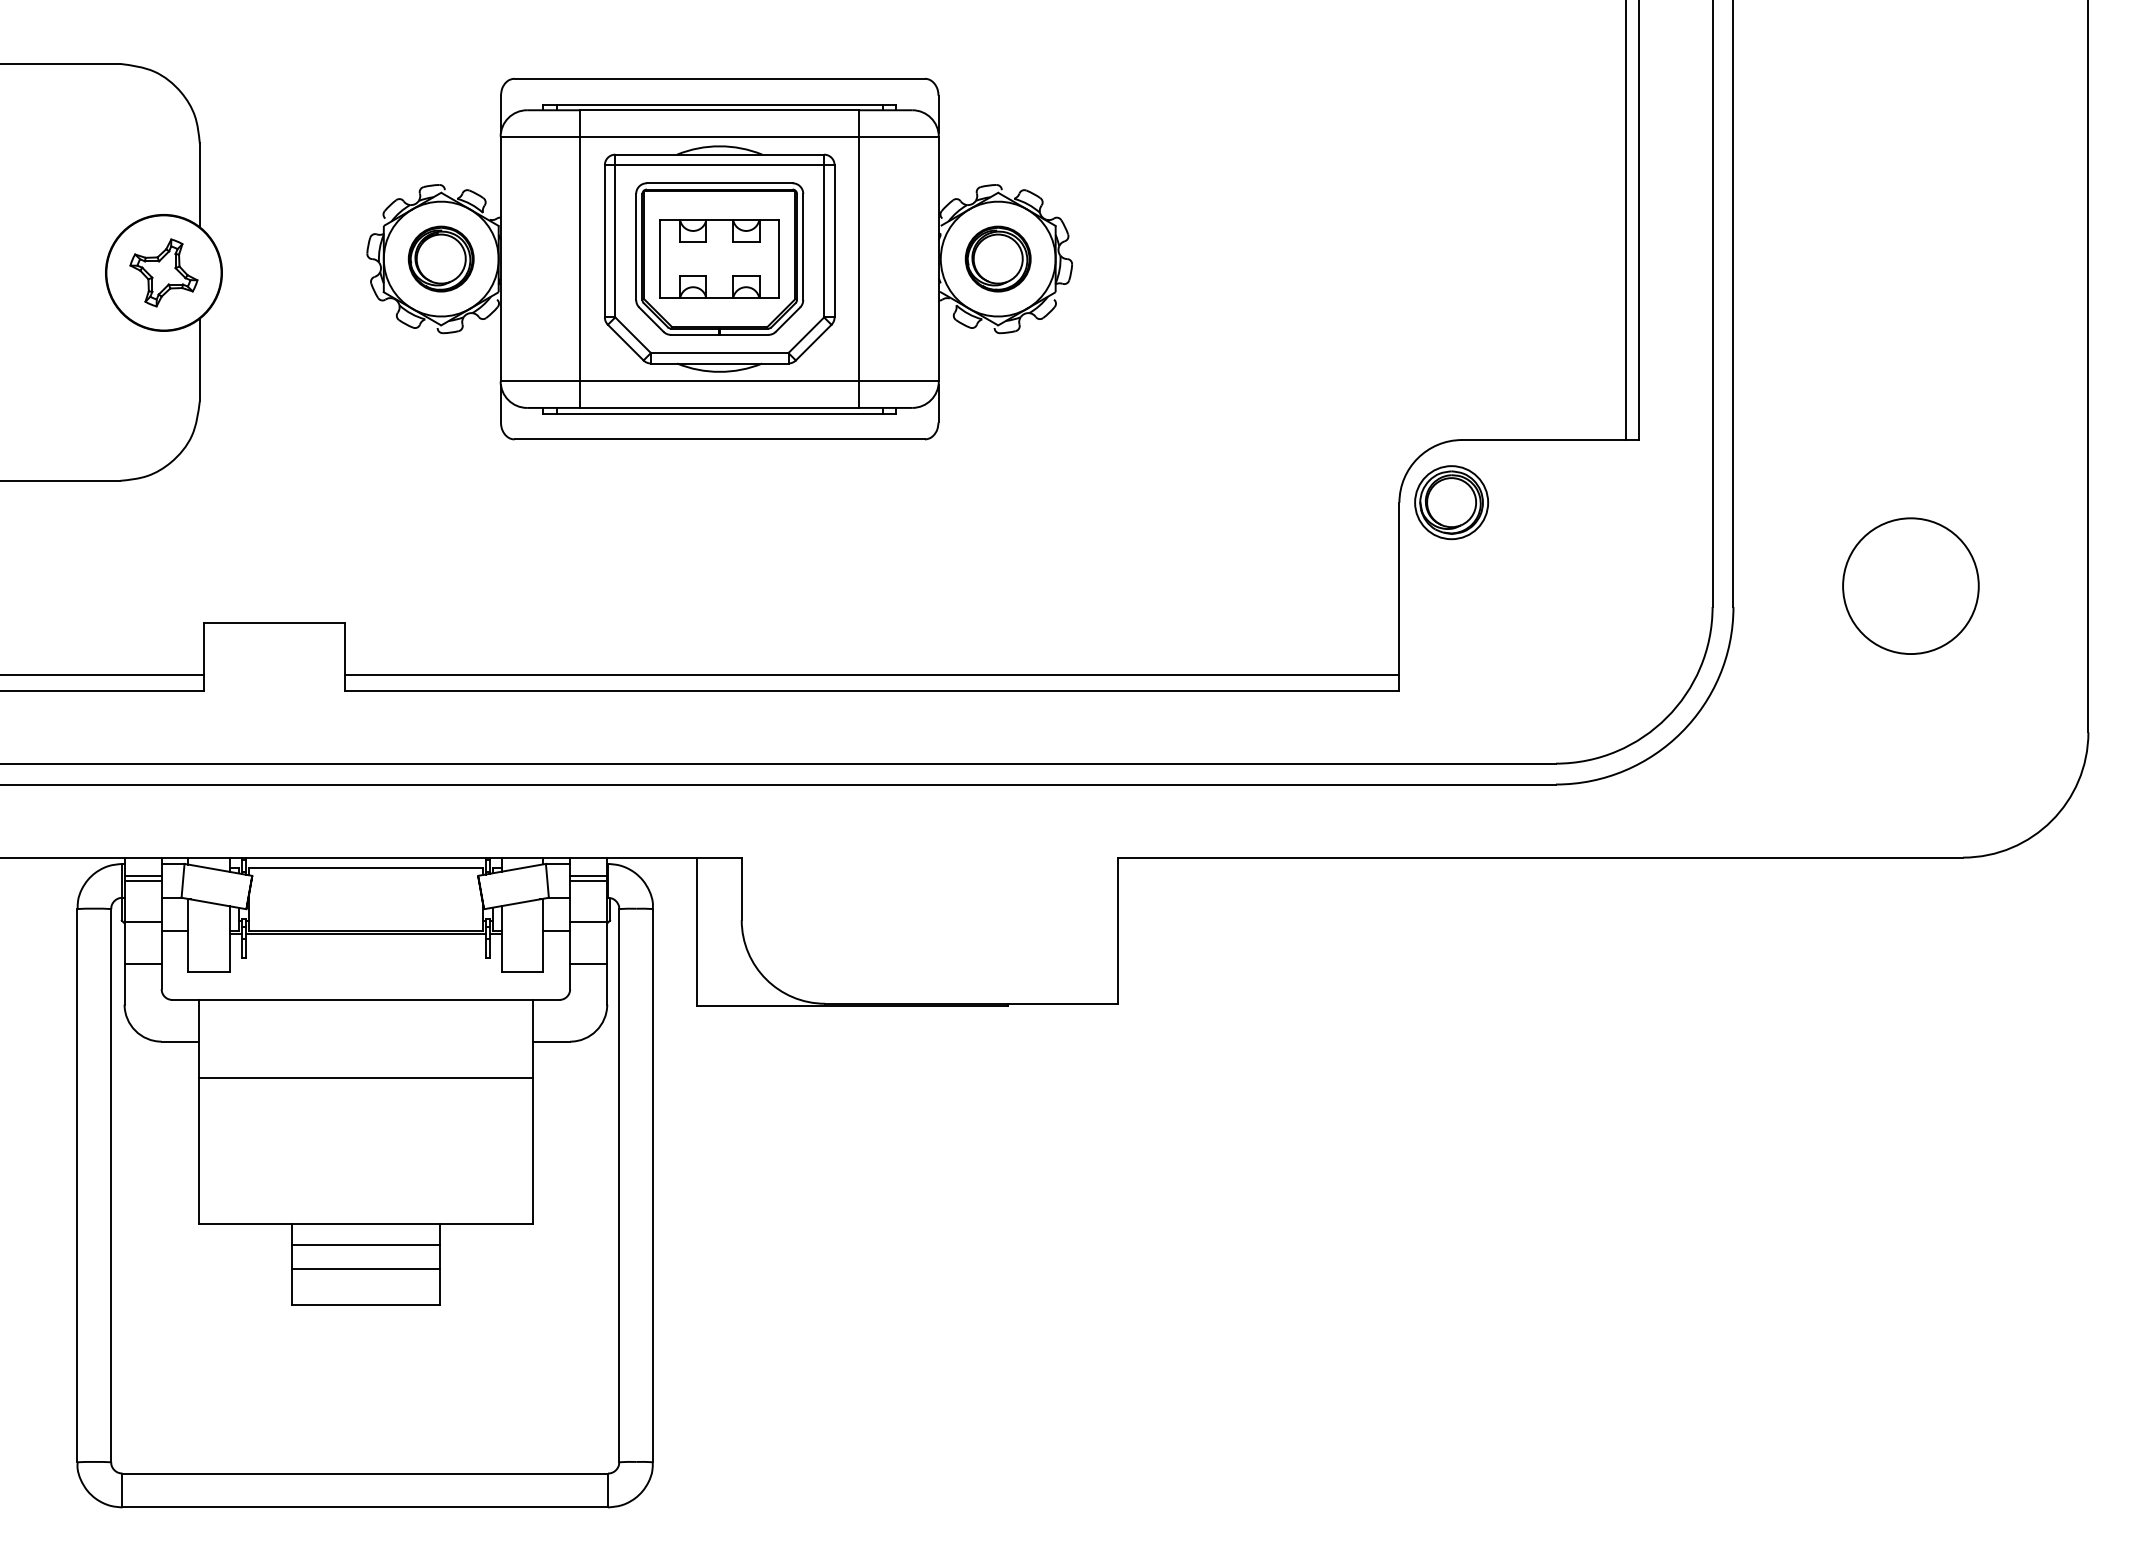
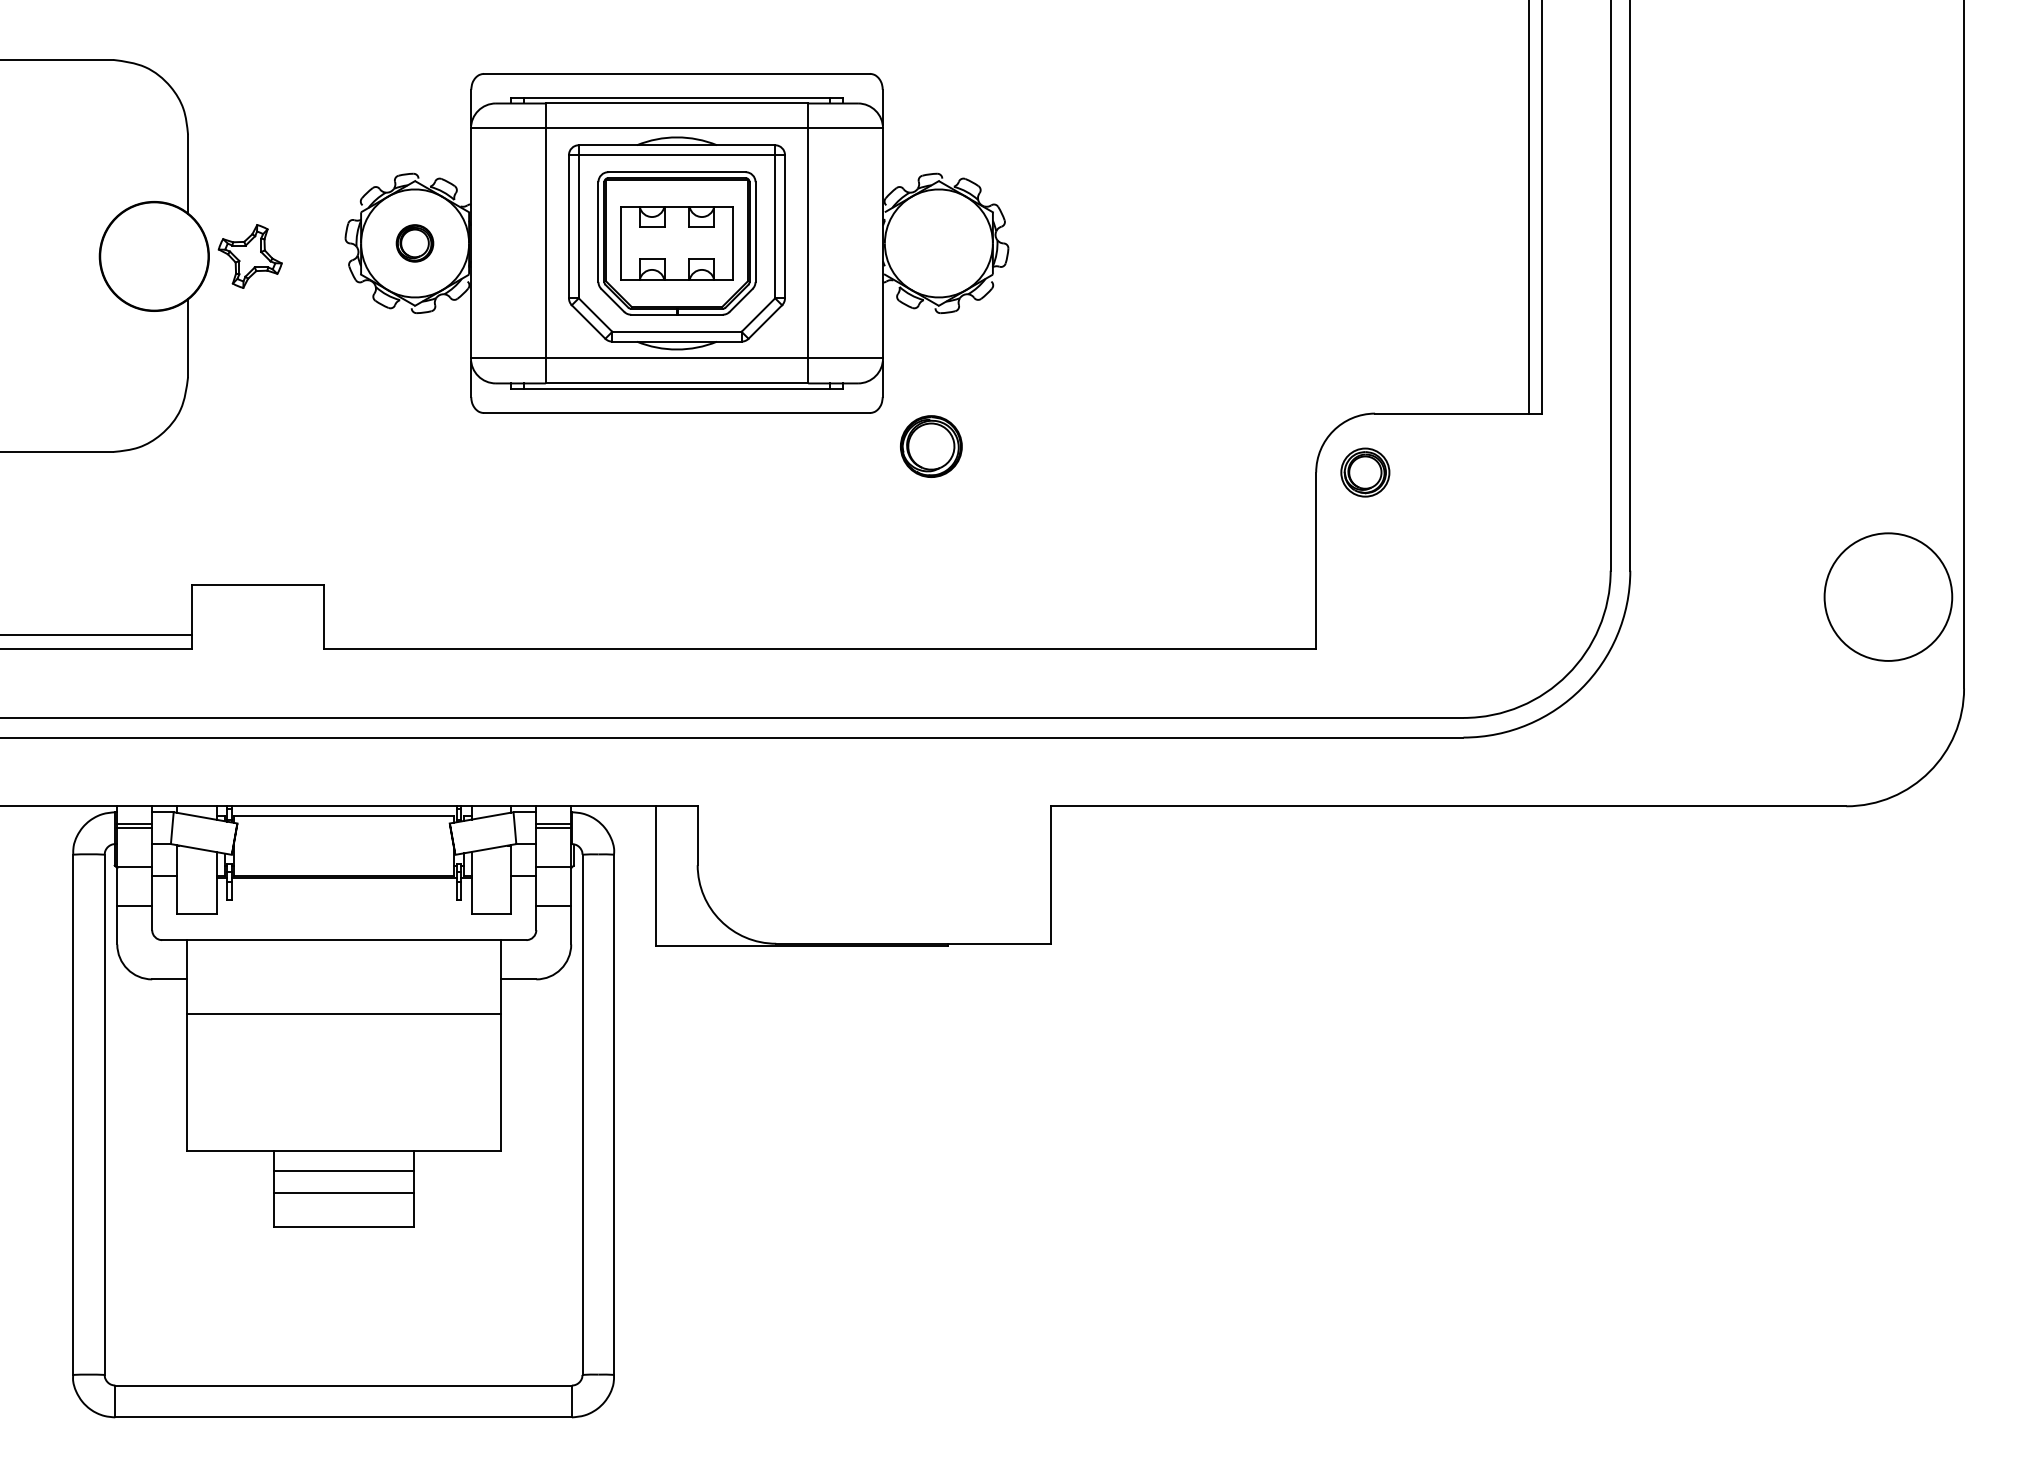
part: (440, 258) -> (414, 242), size x0.6
part: (997, 258) -> (930, 446), moved
part: (163, 272) -> (249, 256), moved
part: (1451, 502) -> (1365, 472), size x0.7
circle: (1910, 585) -> (1888, 596), moved
line: (871, 674) -> (819, 634), removed

